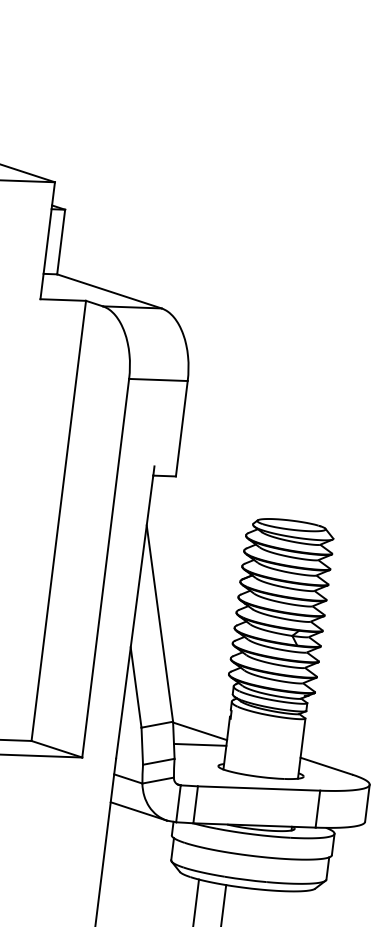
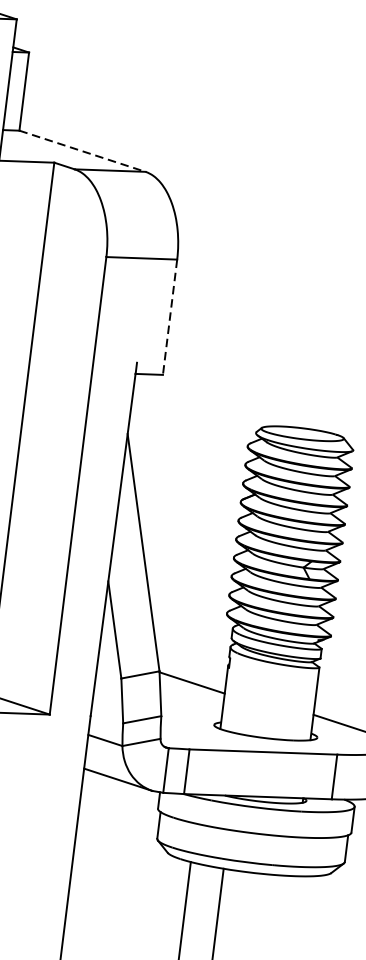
line: (109, 291) -> (82, 151), solid -> dashed
line: (181, 429) -> (169, 318), solid -> dashed
line: (199, 744) -> (191, 698), removed

